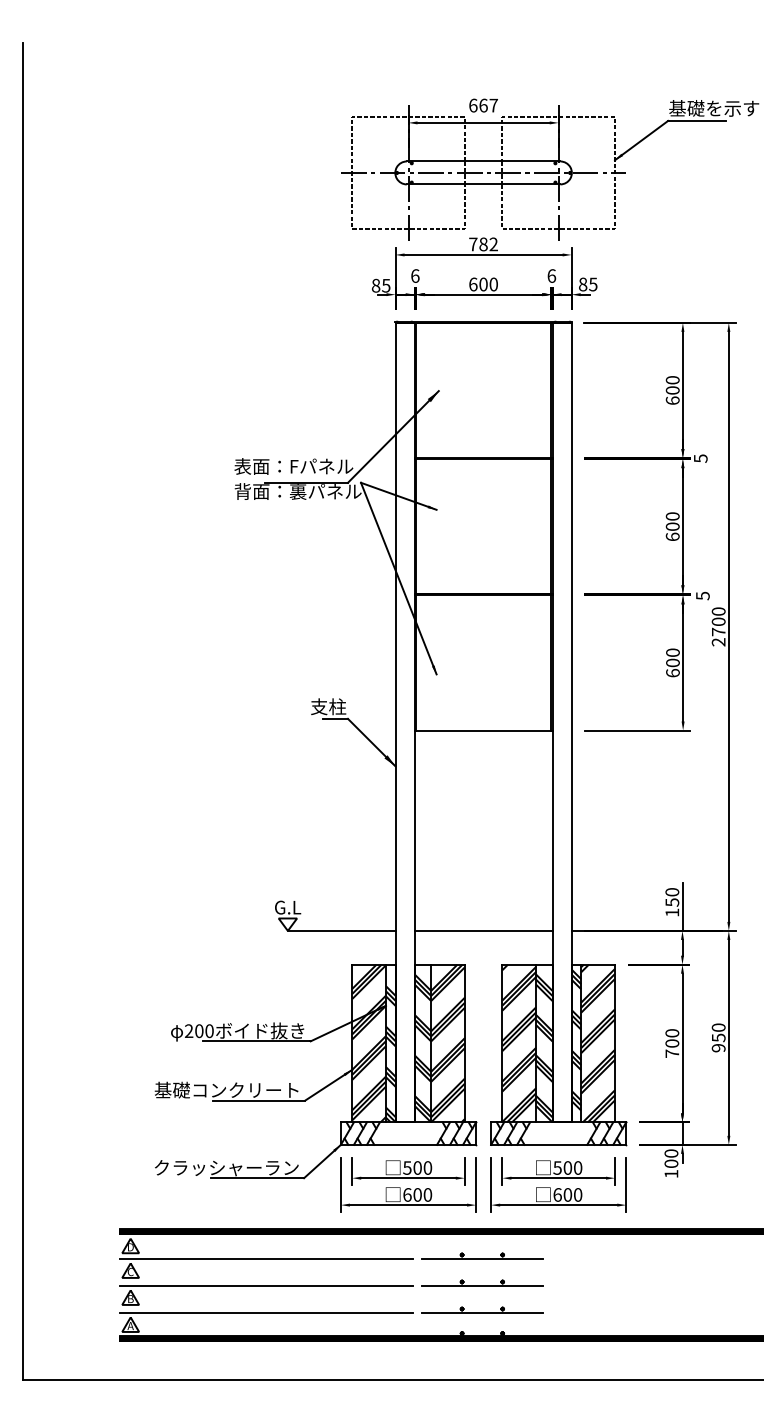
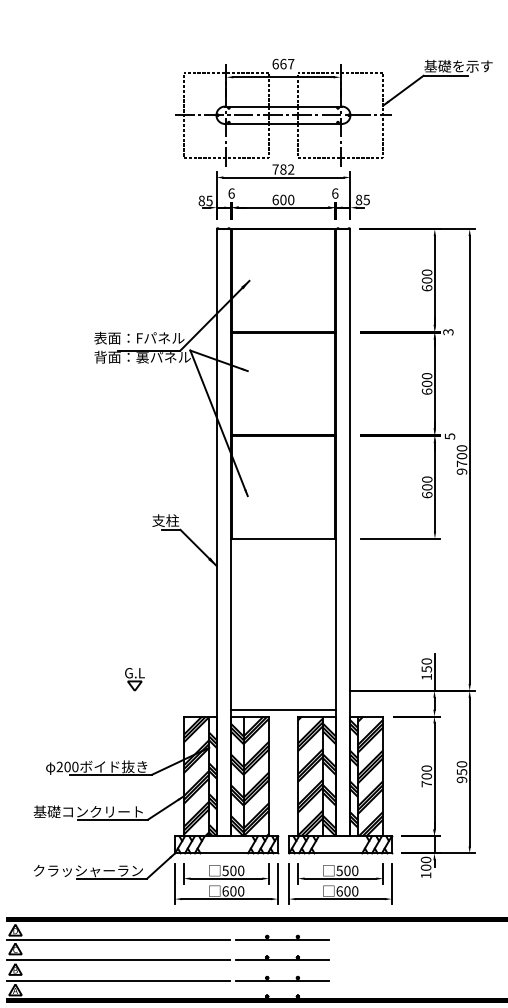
text: (699, 458) -> (447, 332), 5 -> 3
text: (718, 642) -> (461, 471), 2700 -> 9700
line: (341, 930) -> (175, 690), removed
line: (483, 930) -> (283, 709), moved

